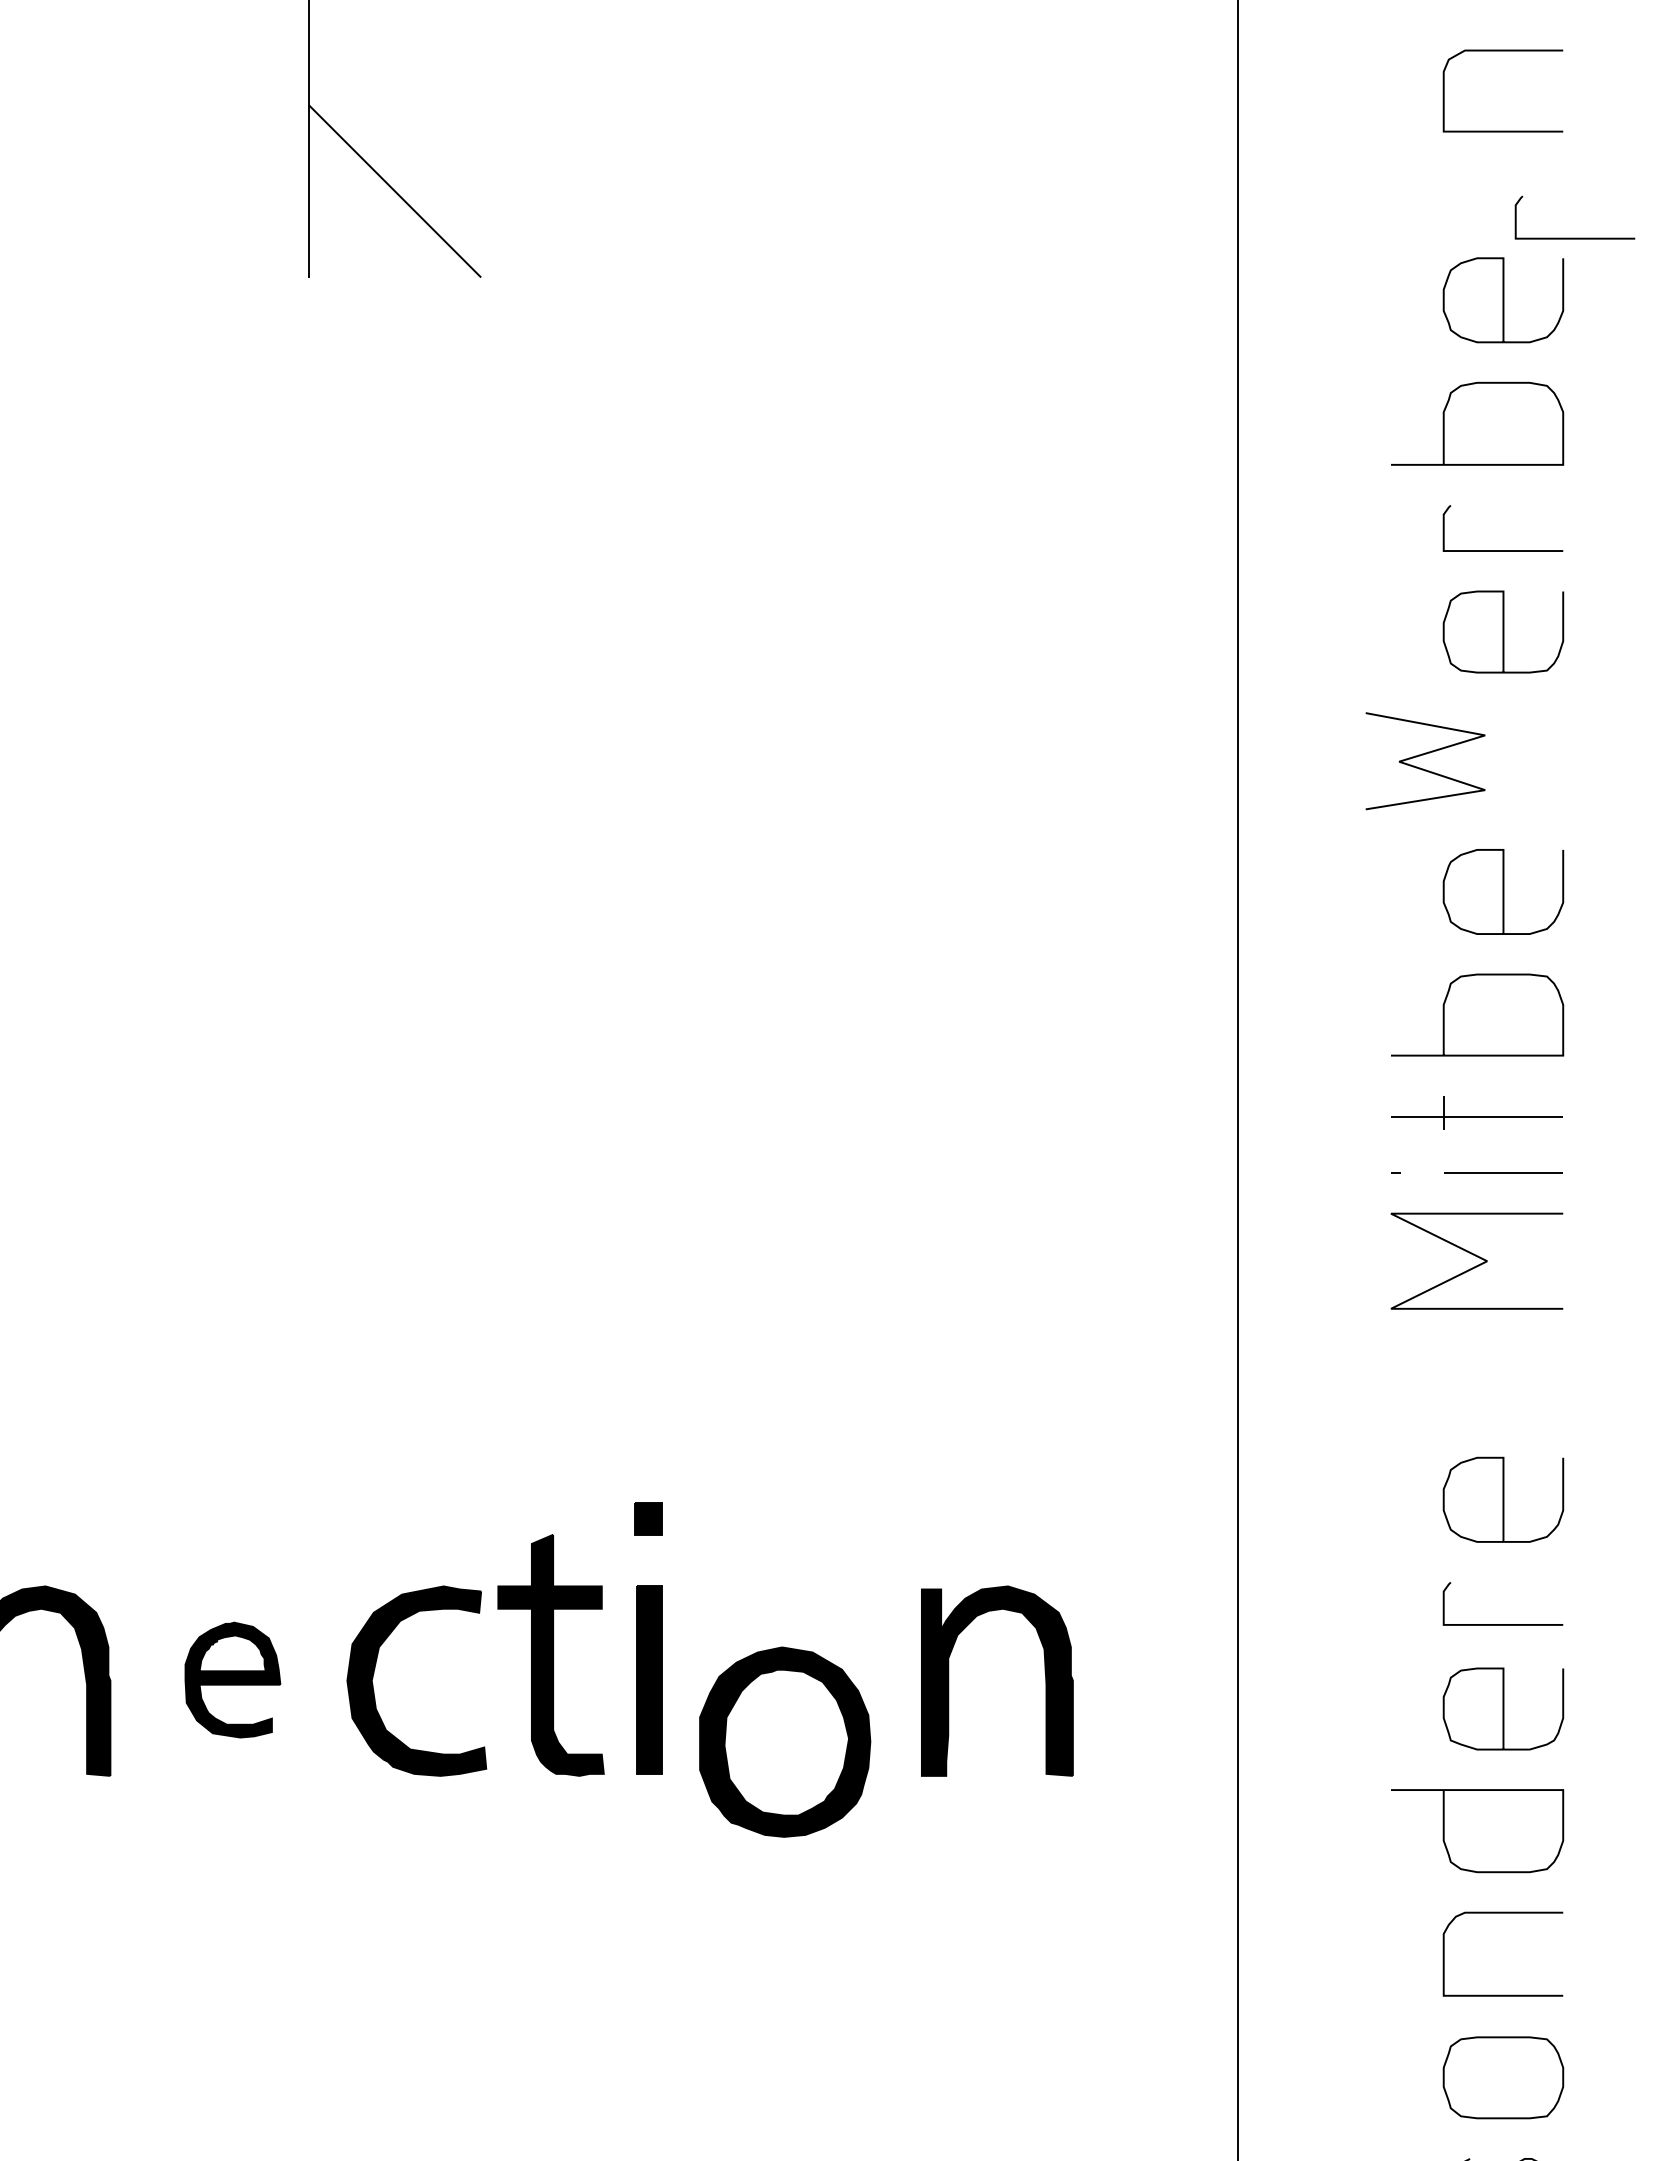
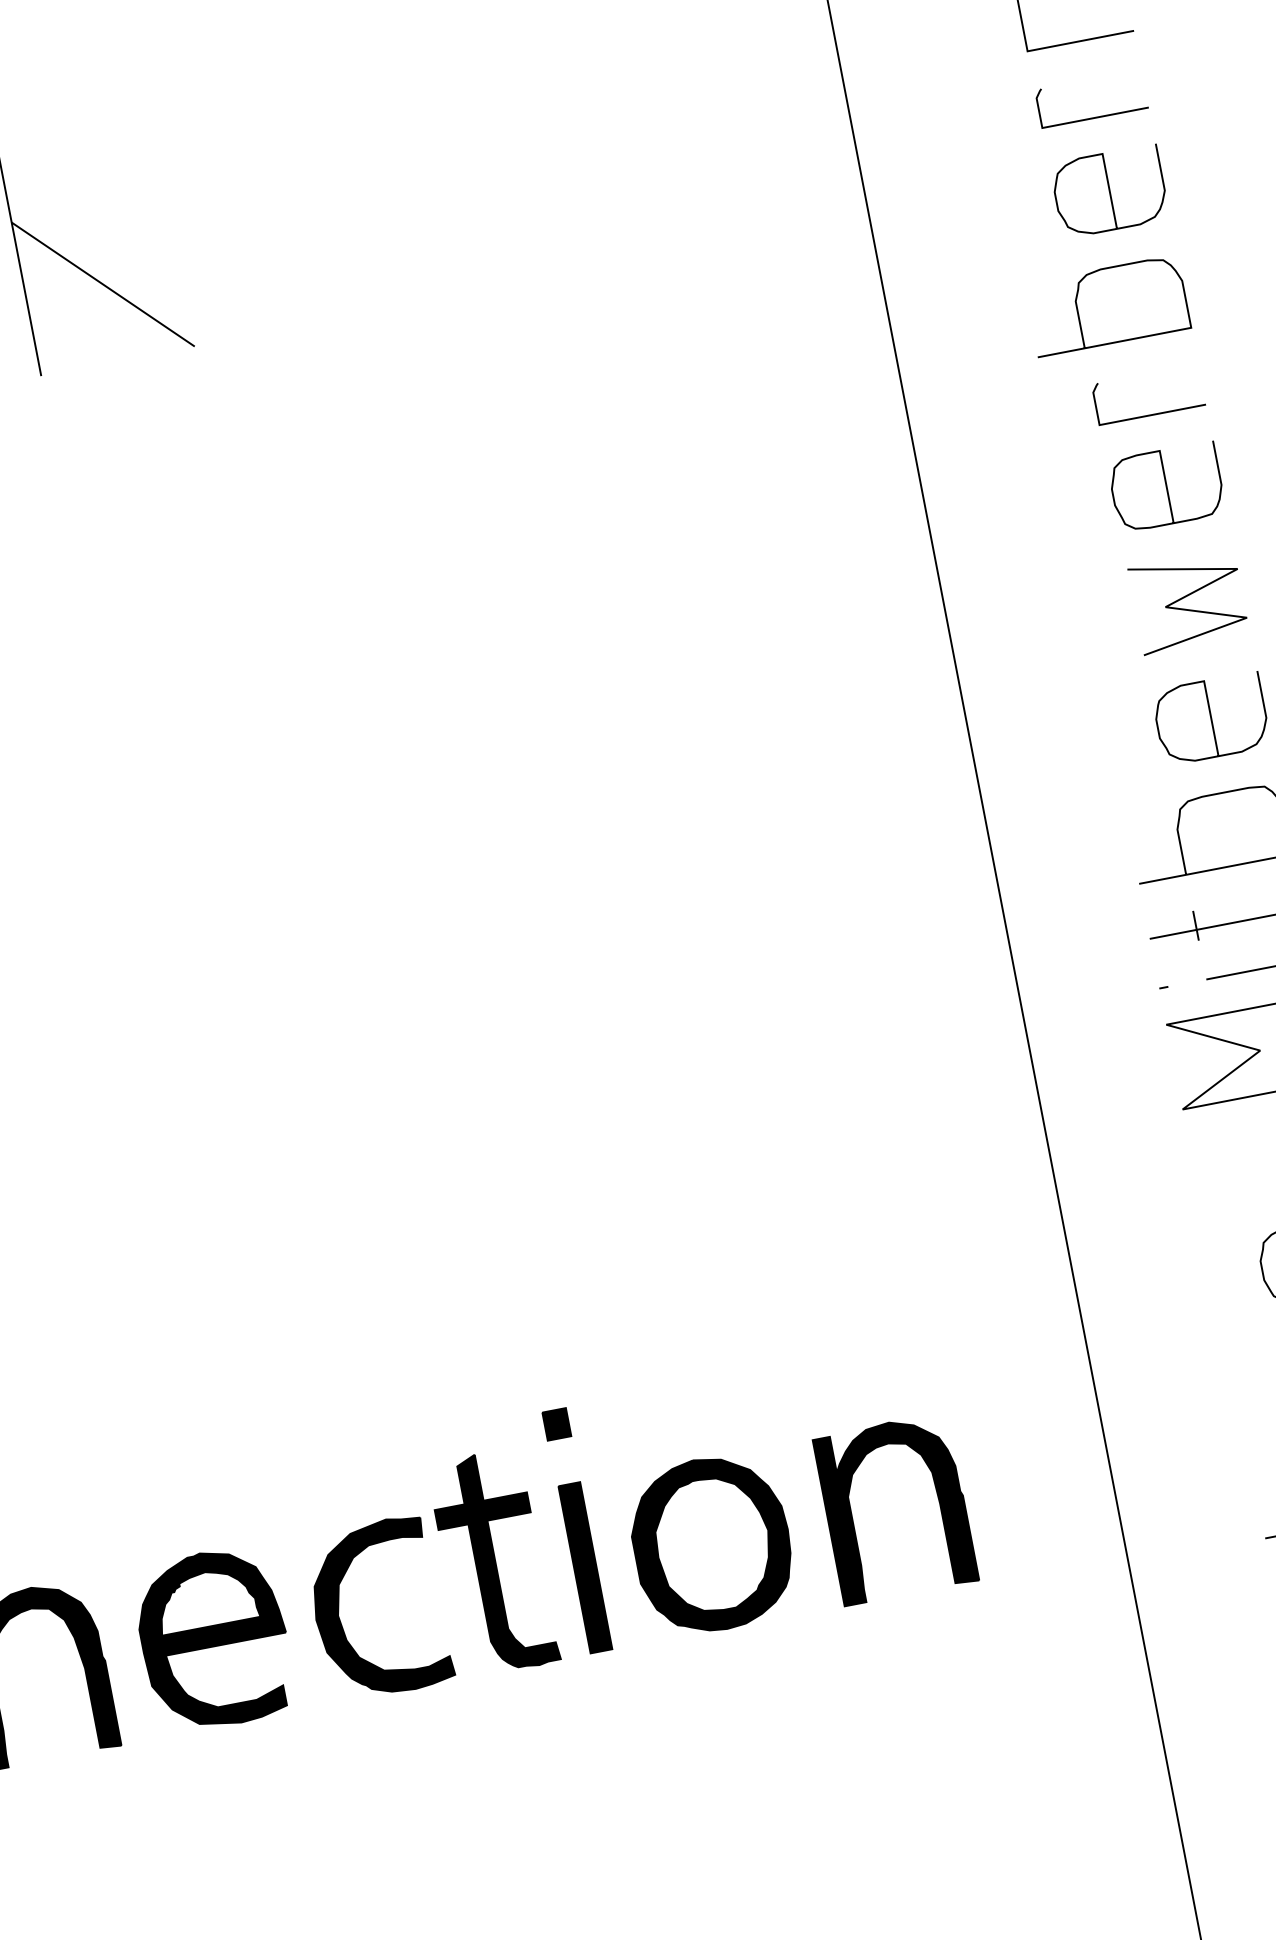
line: (1574, 237) -> (1094, 116), moved
line: (1423, 755) -> (1186, 597), moved
part: (232, 1679) -> (213, 1638), size x1.67
part: (785, 1741) -> (712, 1543), moved

